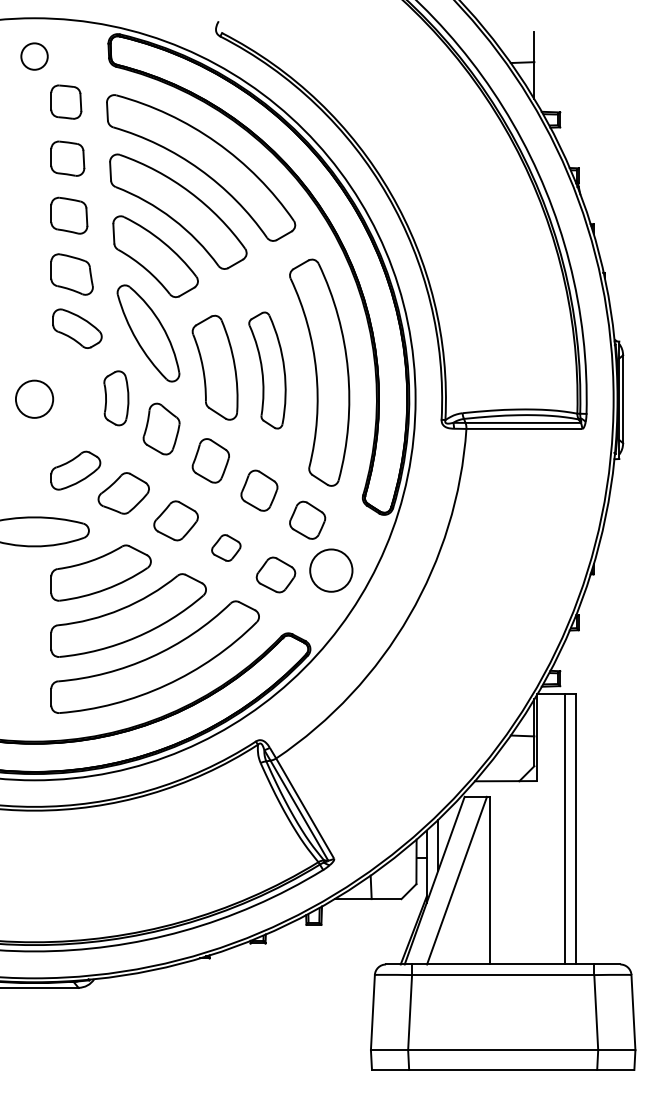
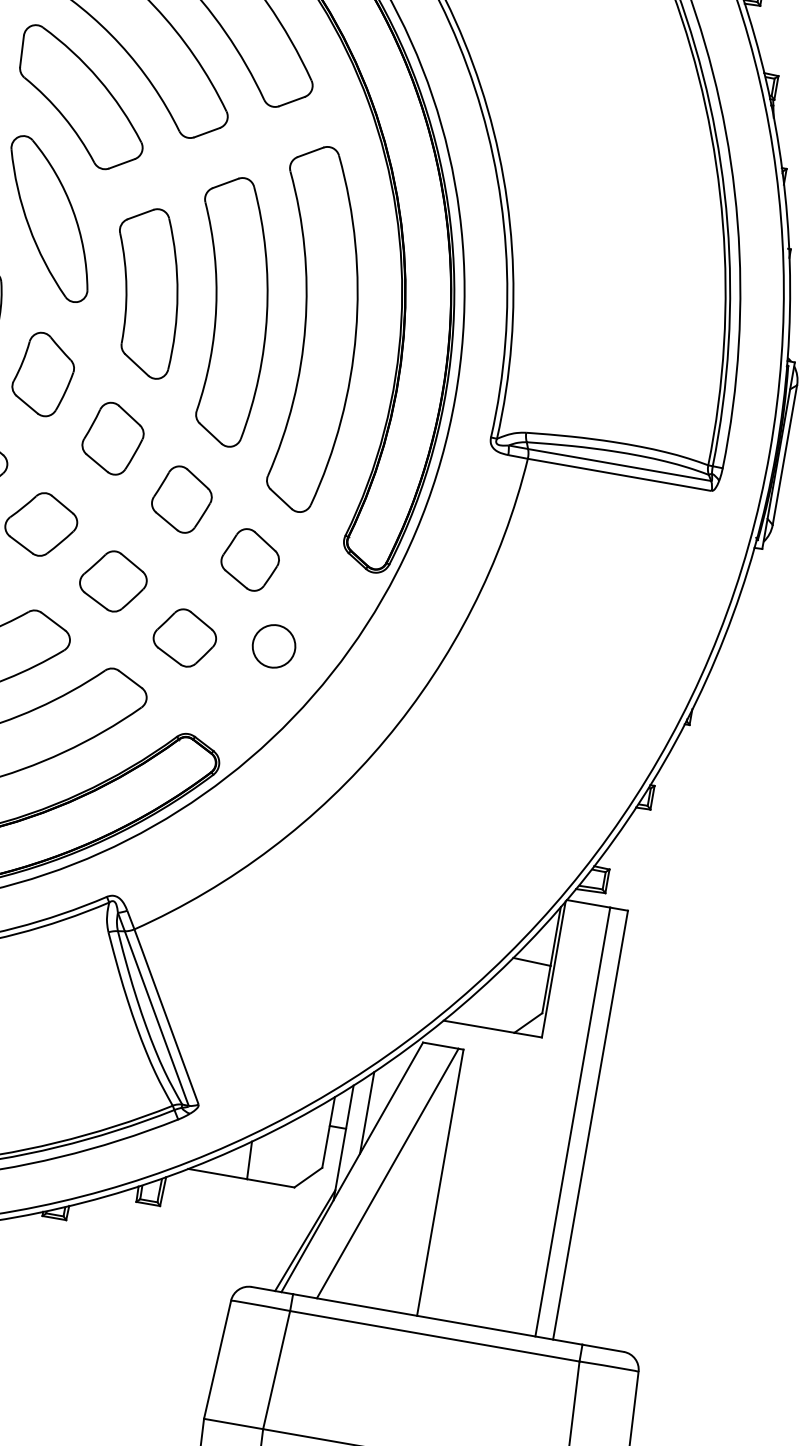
part: (267, 370) -> (228, 310), size x1.43
part: (226, 547) -> (113, 580), size x1.43
circle: (331, 570) -> (274, 646), size x0.62

